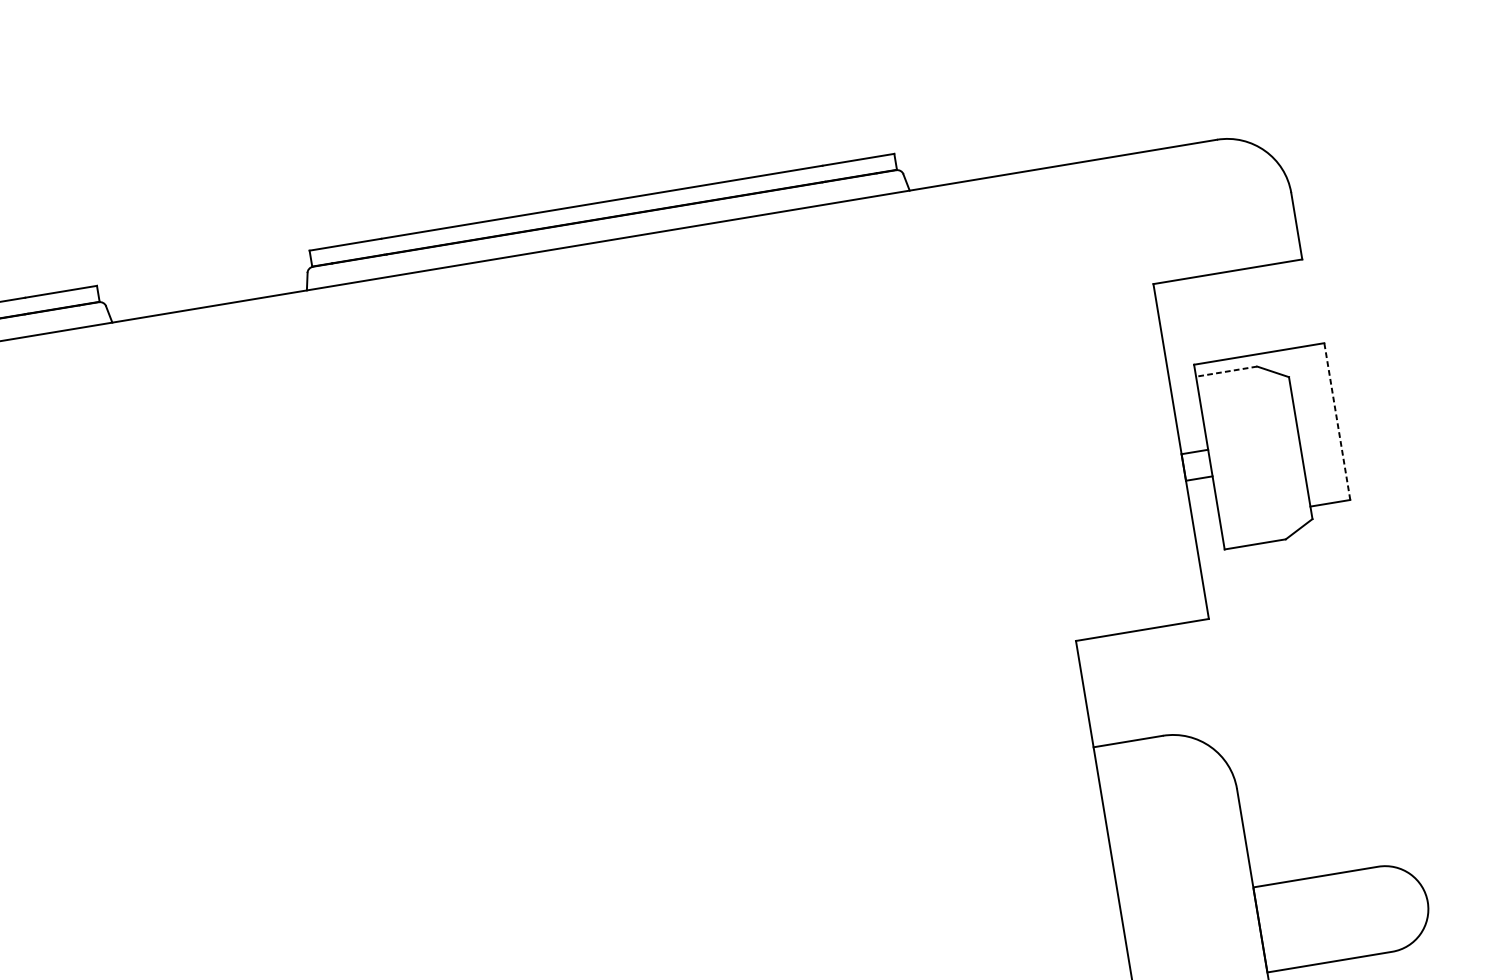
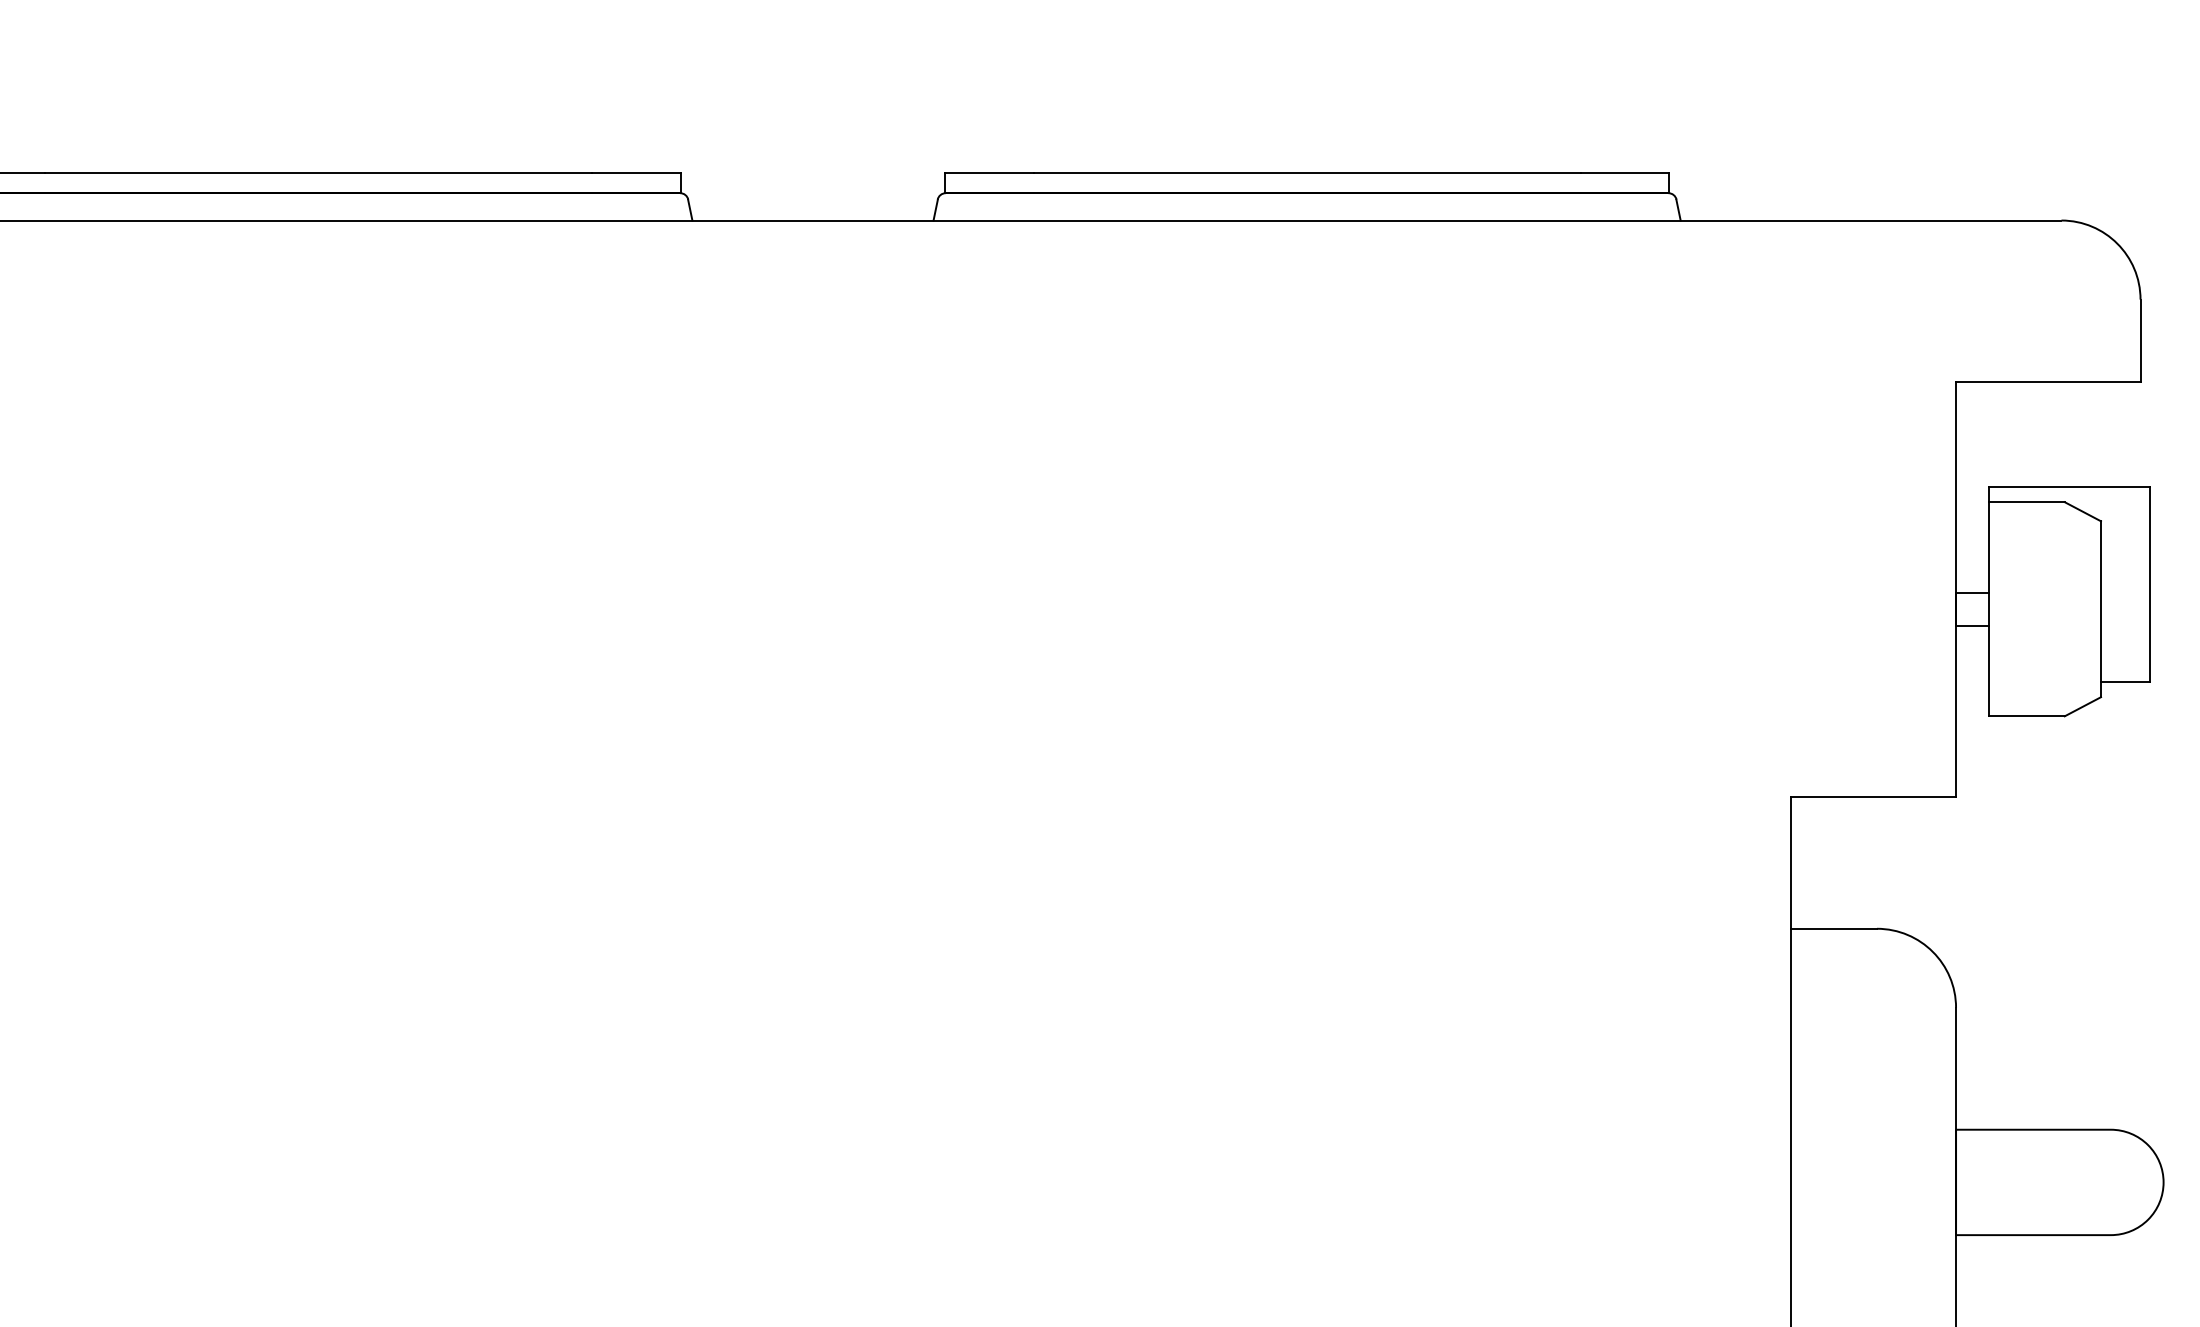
line: (1226, 371) -> (2026, 502), dashed -> solid
line: (1337, 421) -> (2150, 584), dashed -> solid

